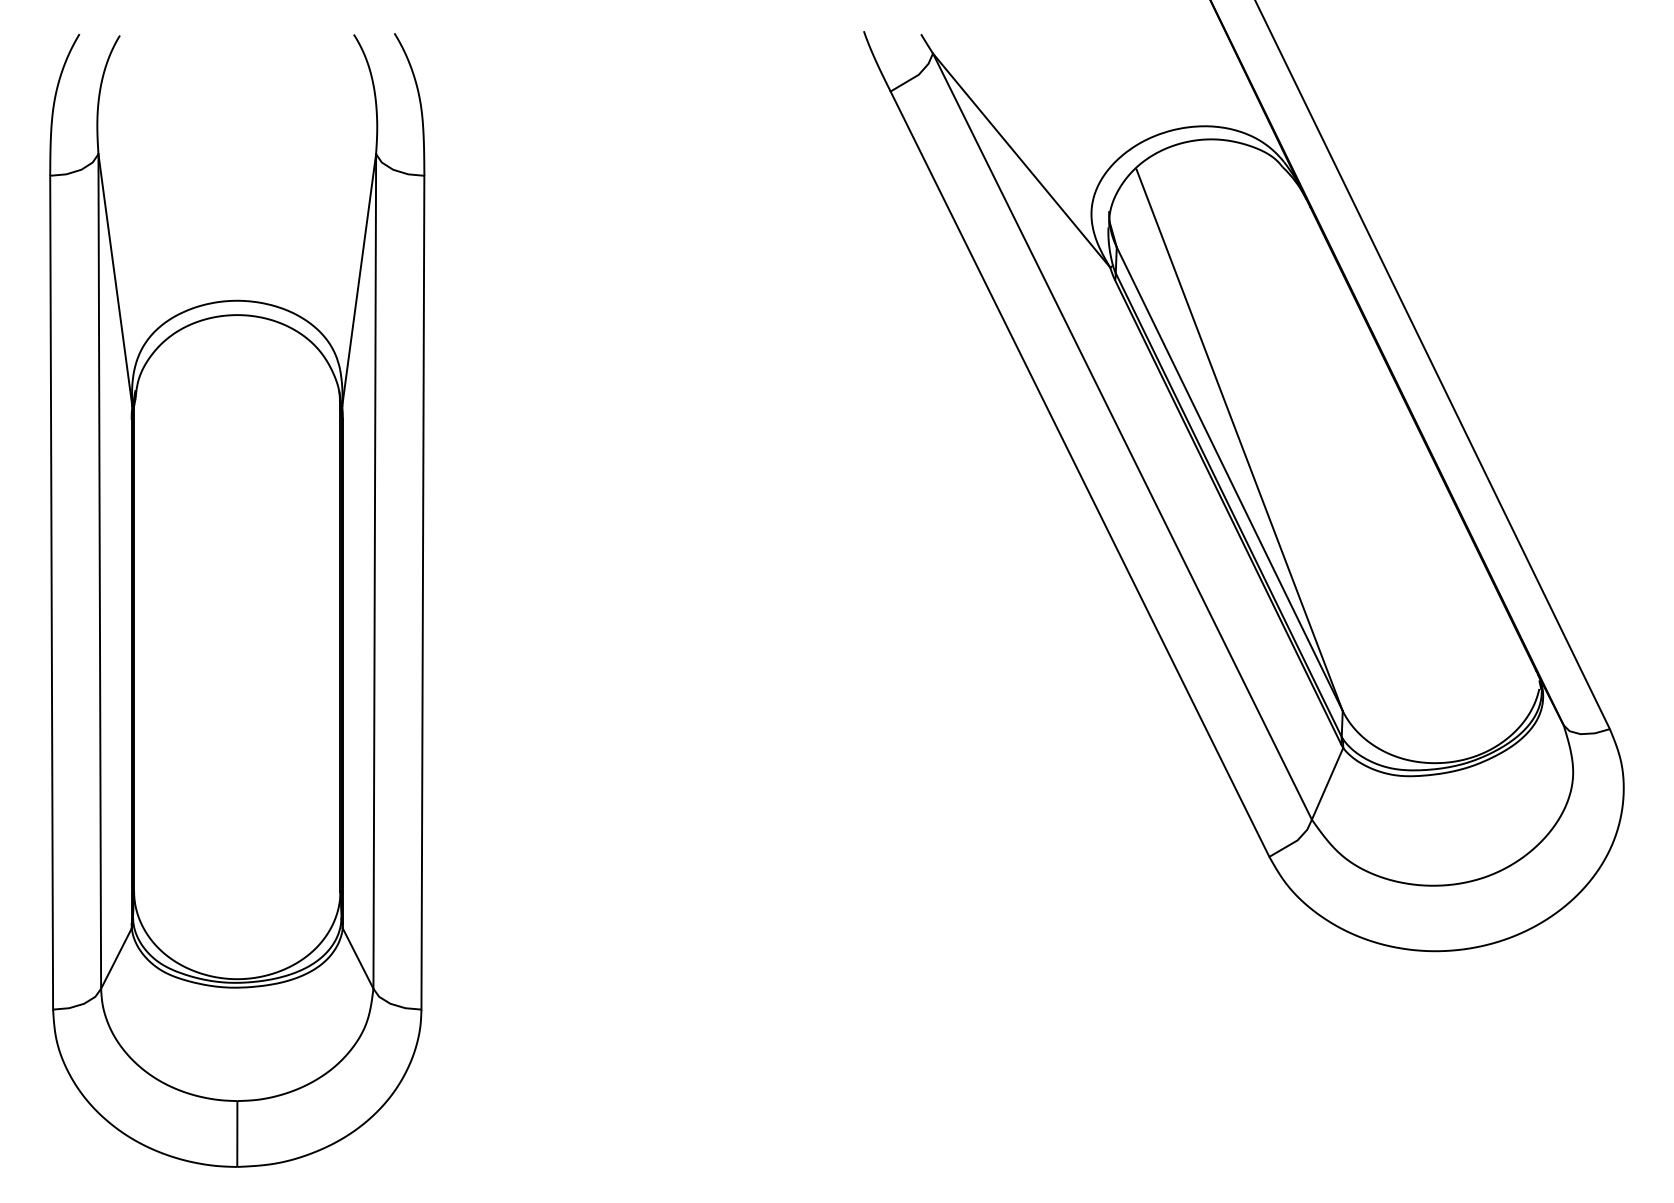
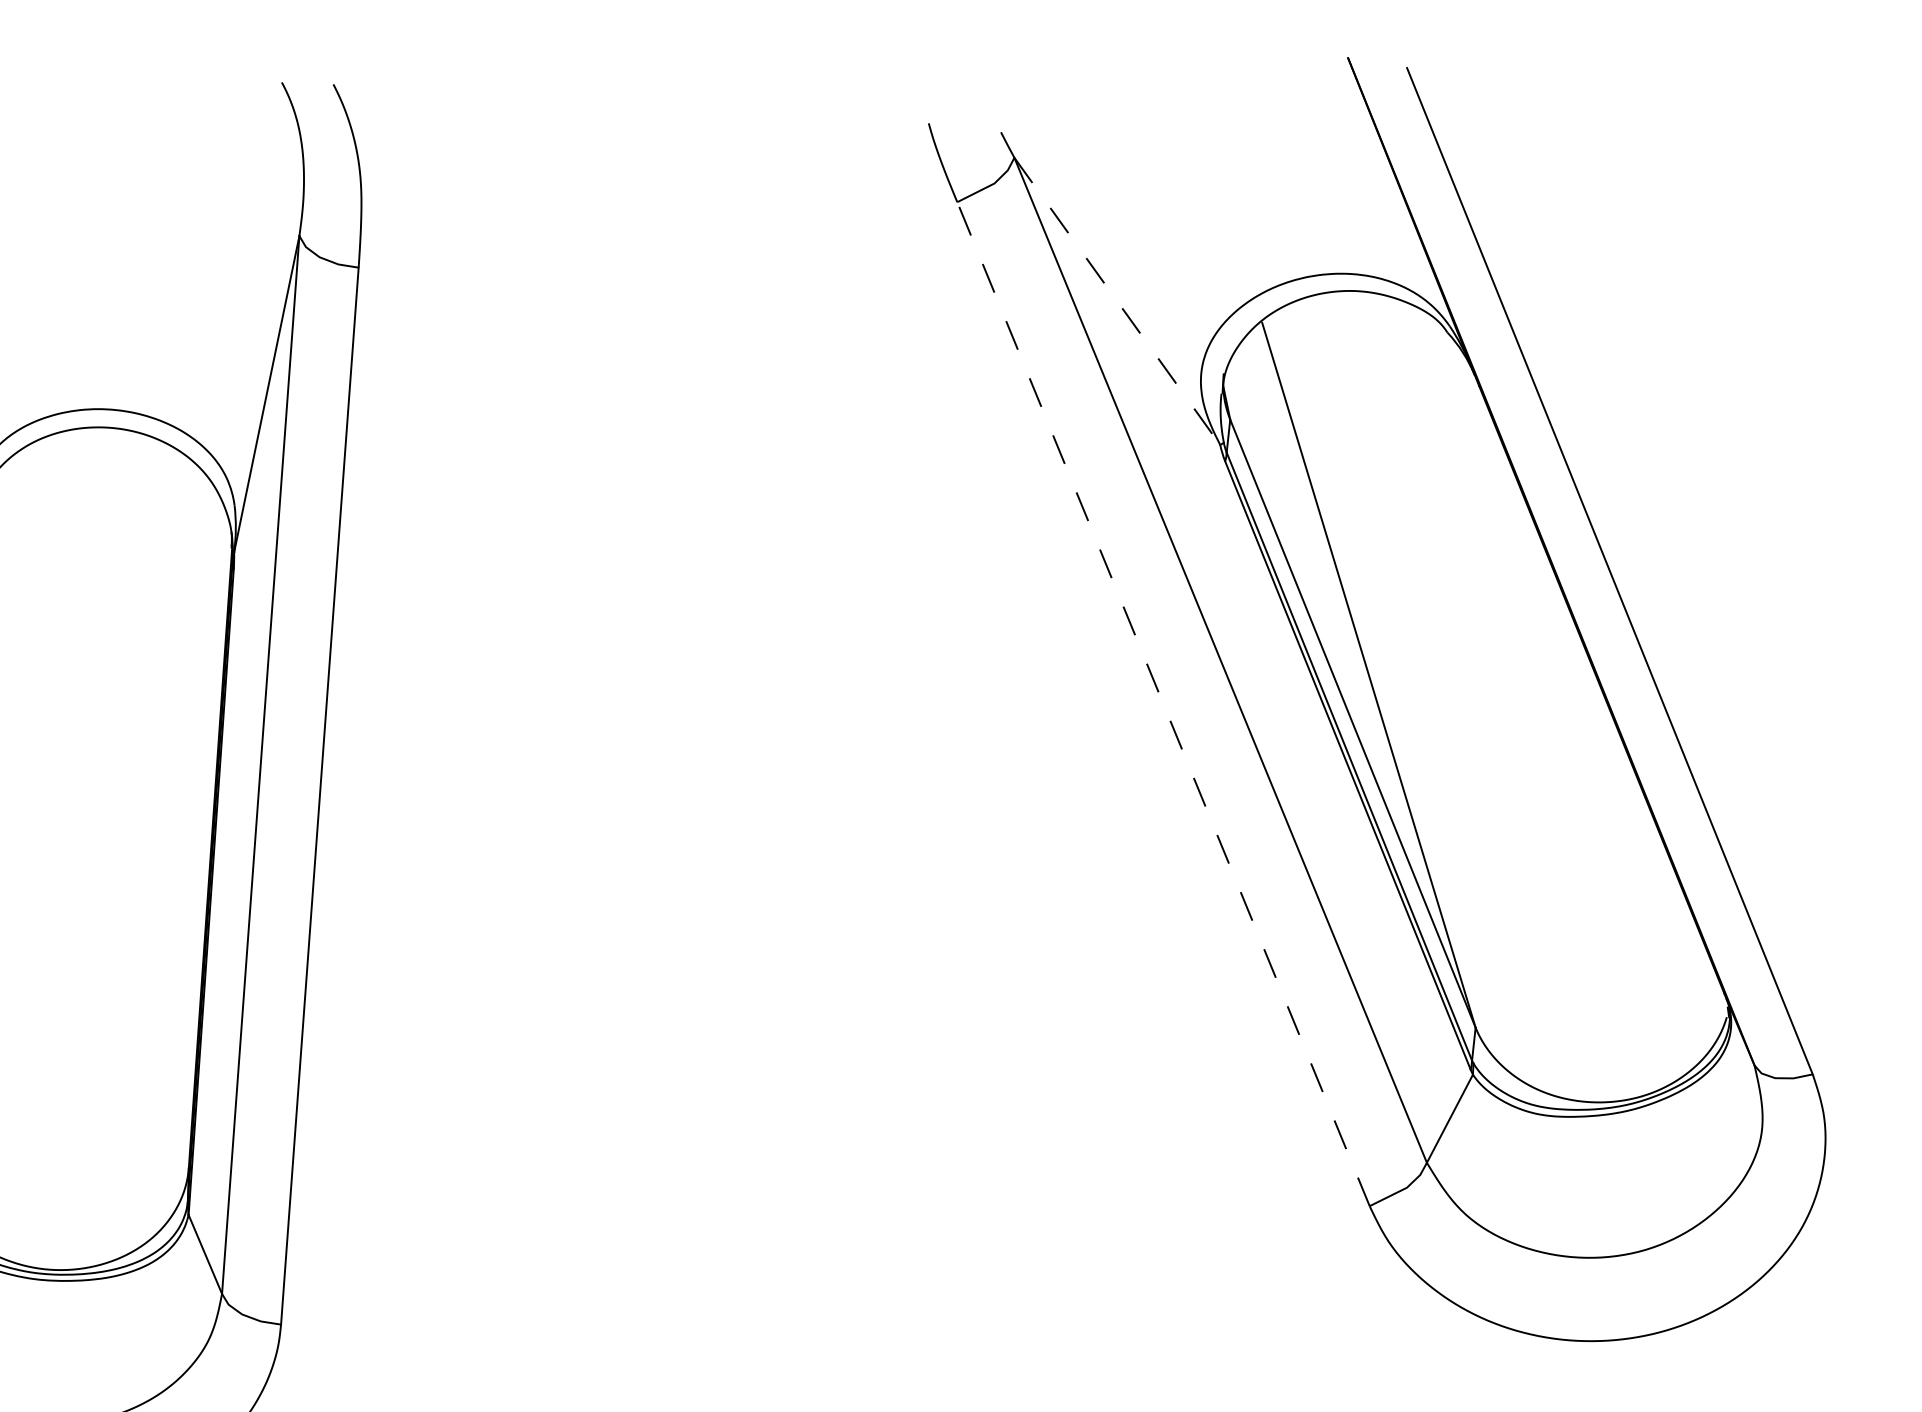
line: (1021, 161) -> (1117, 302), solid -> dashed
line: (1080, 474) -> (1164, 704), solid -> dashed

